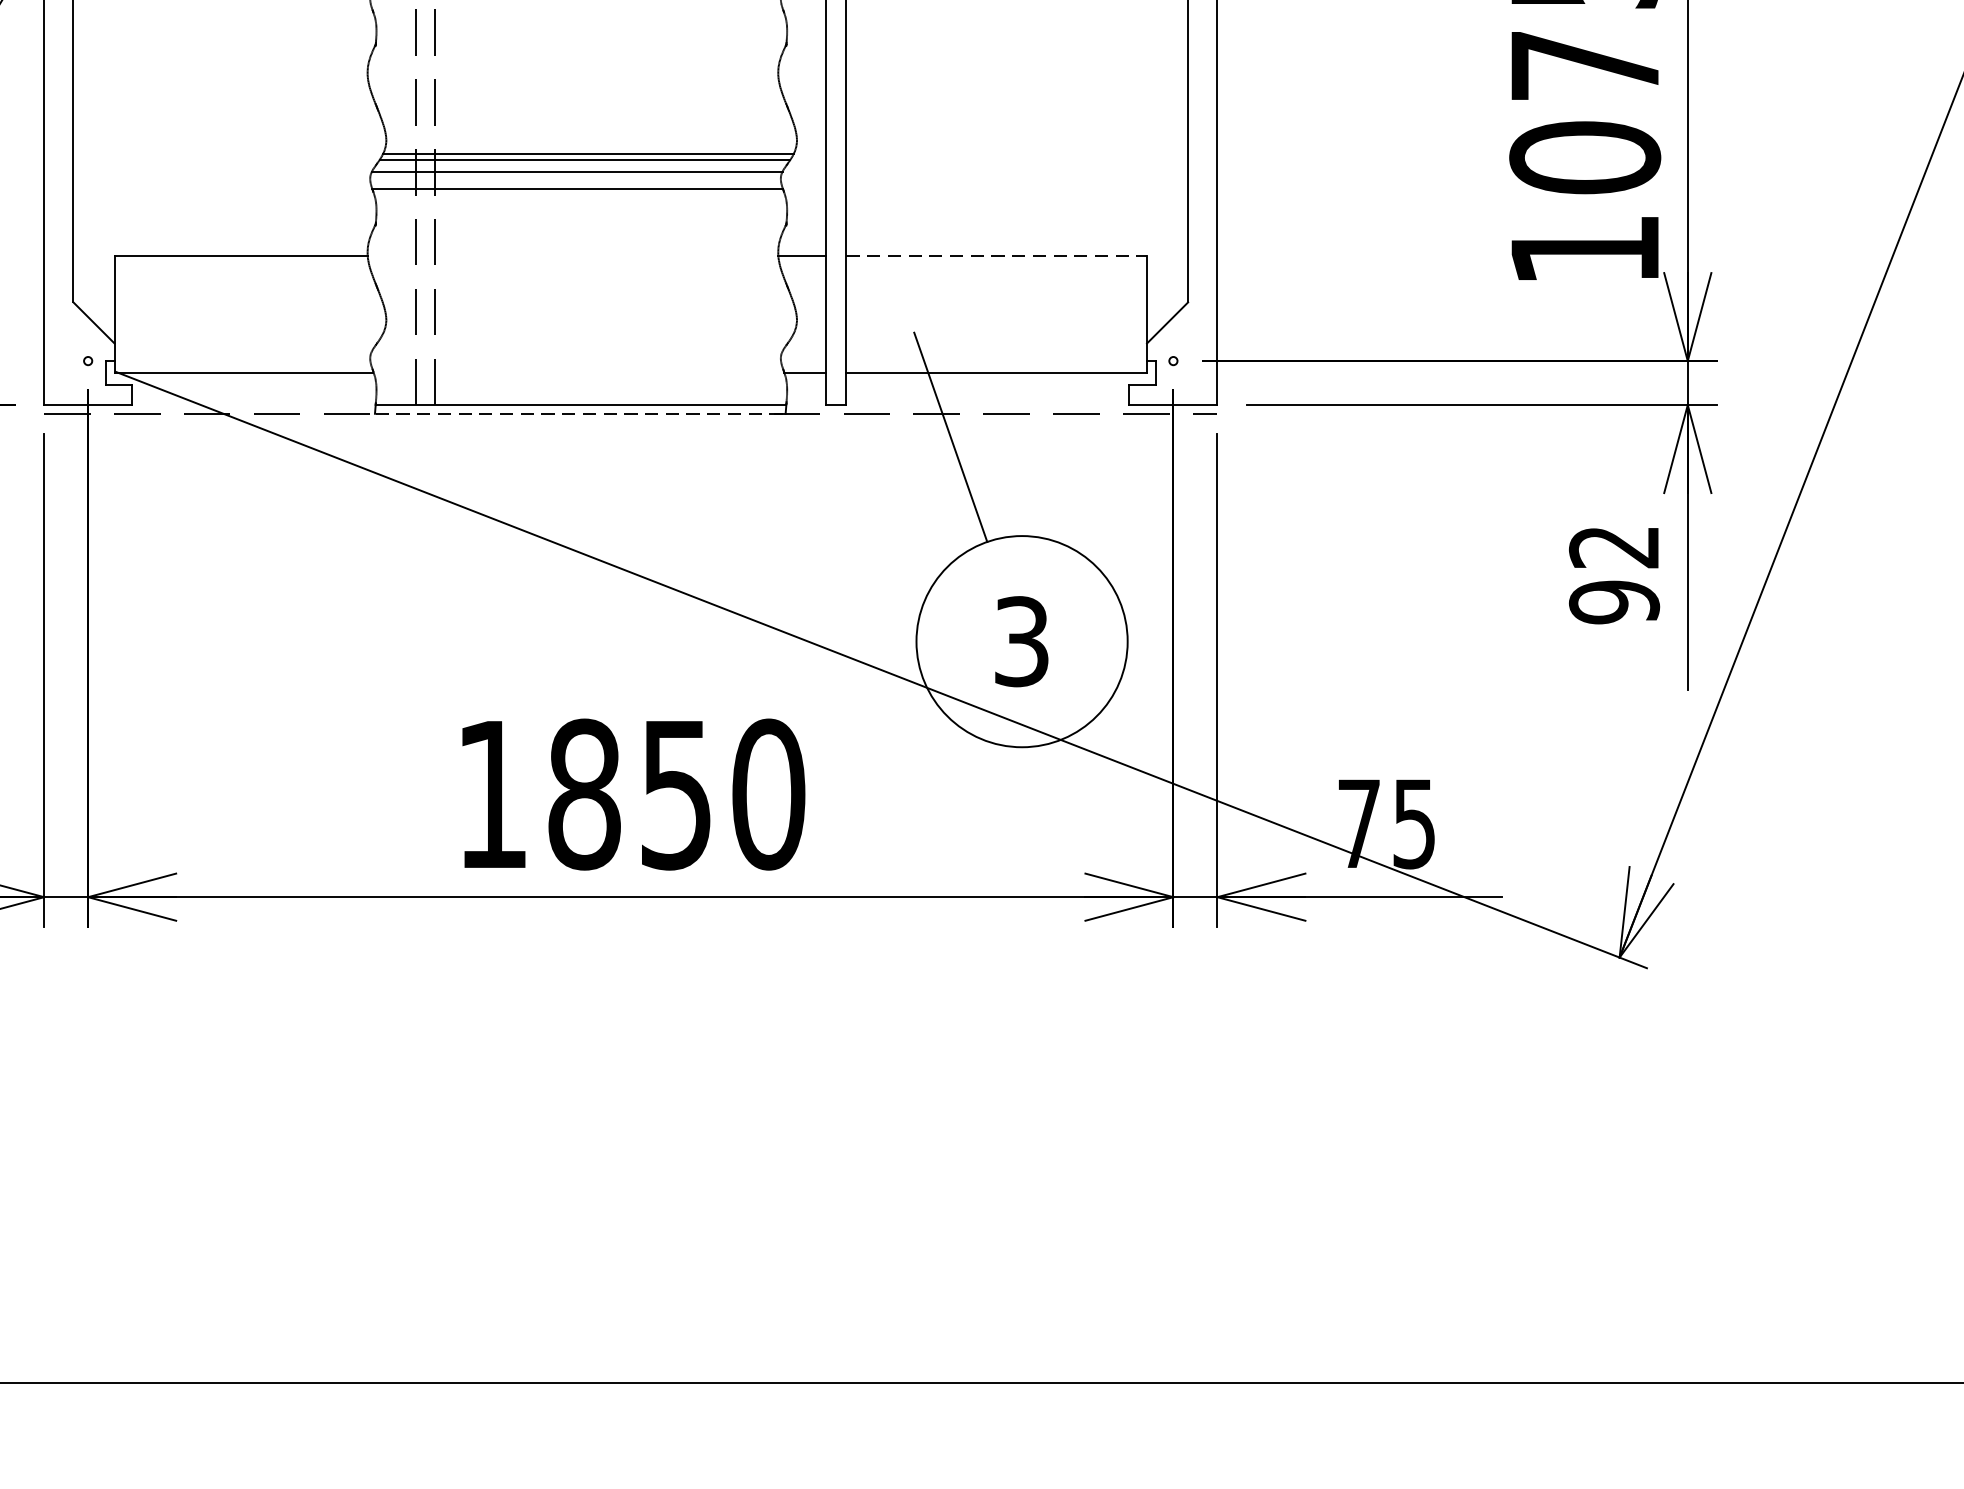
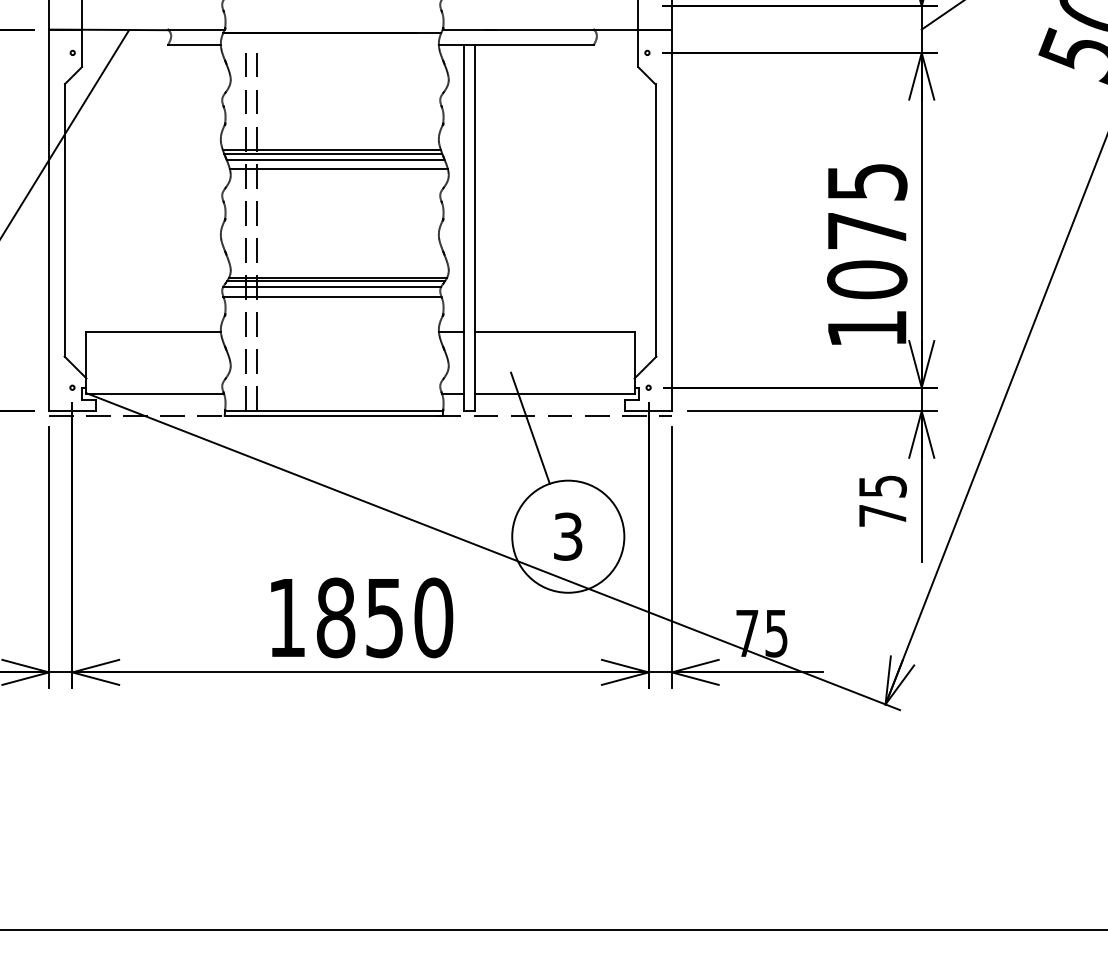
line: (996, 255) -> (554, 331), dashed -> solid
line: (579, 413) -> (333, 415), dashed -> solid
text: (1613, 575) -> (882, 501), 92 -> 75

